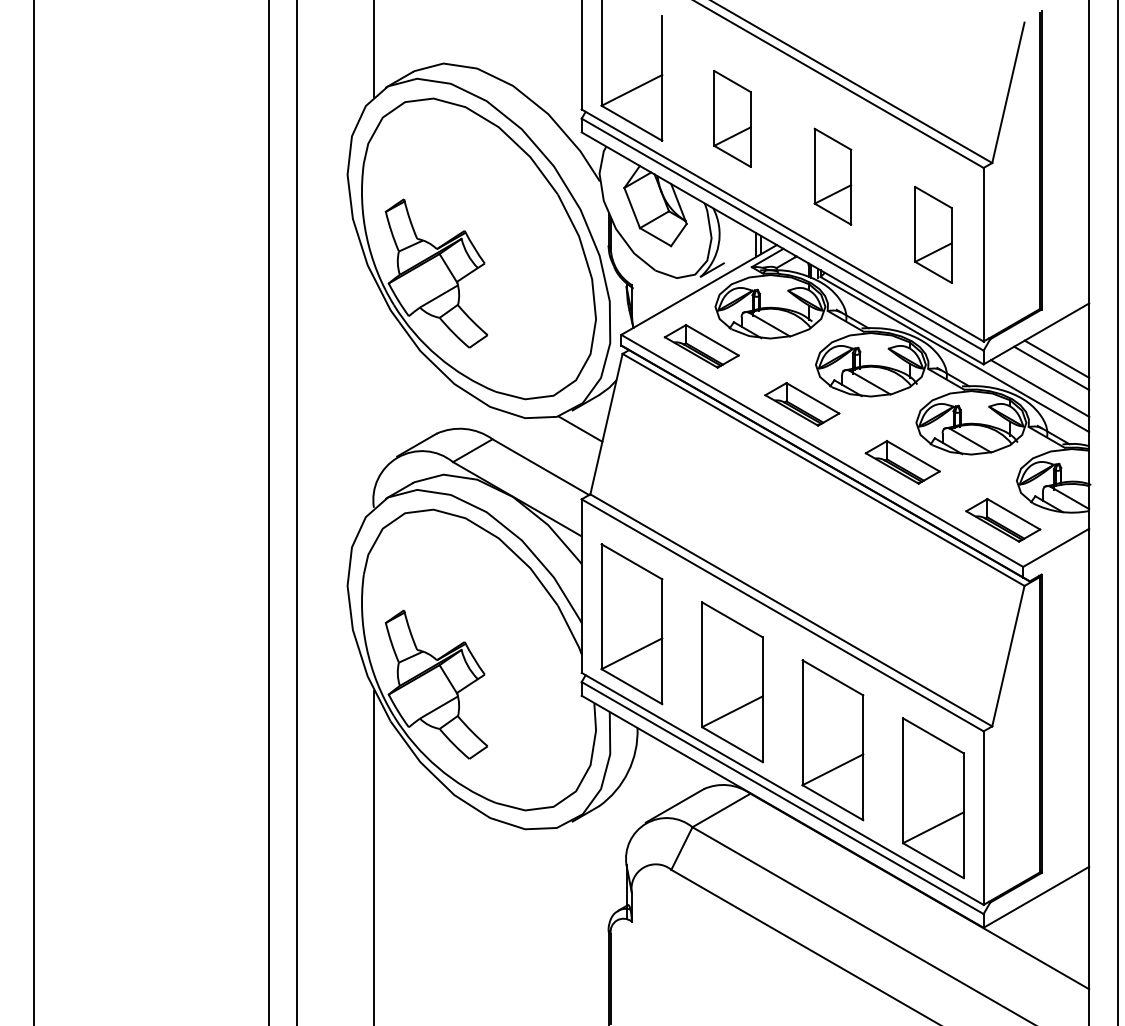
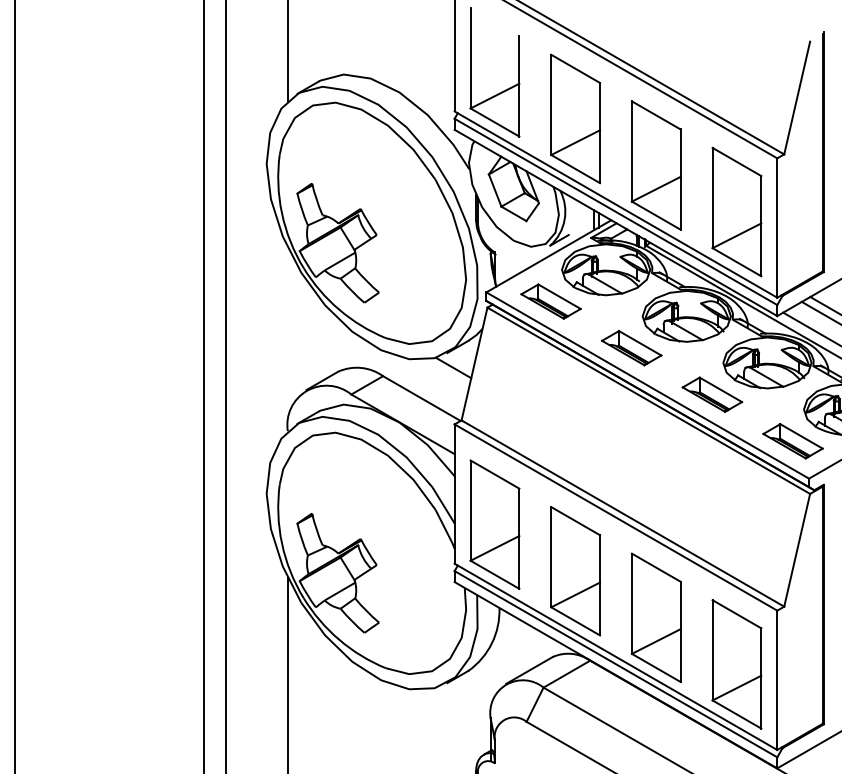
part: (732, 118) -> (575, 118), size x1.67
part: (832, 176) -> (655, 165), size x1.67
part: (933, 234) -> (737, 211), size x1.67

